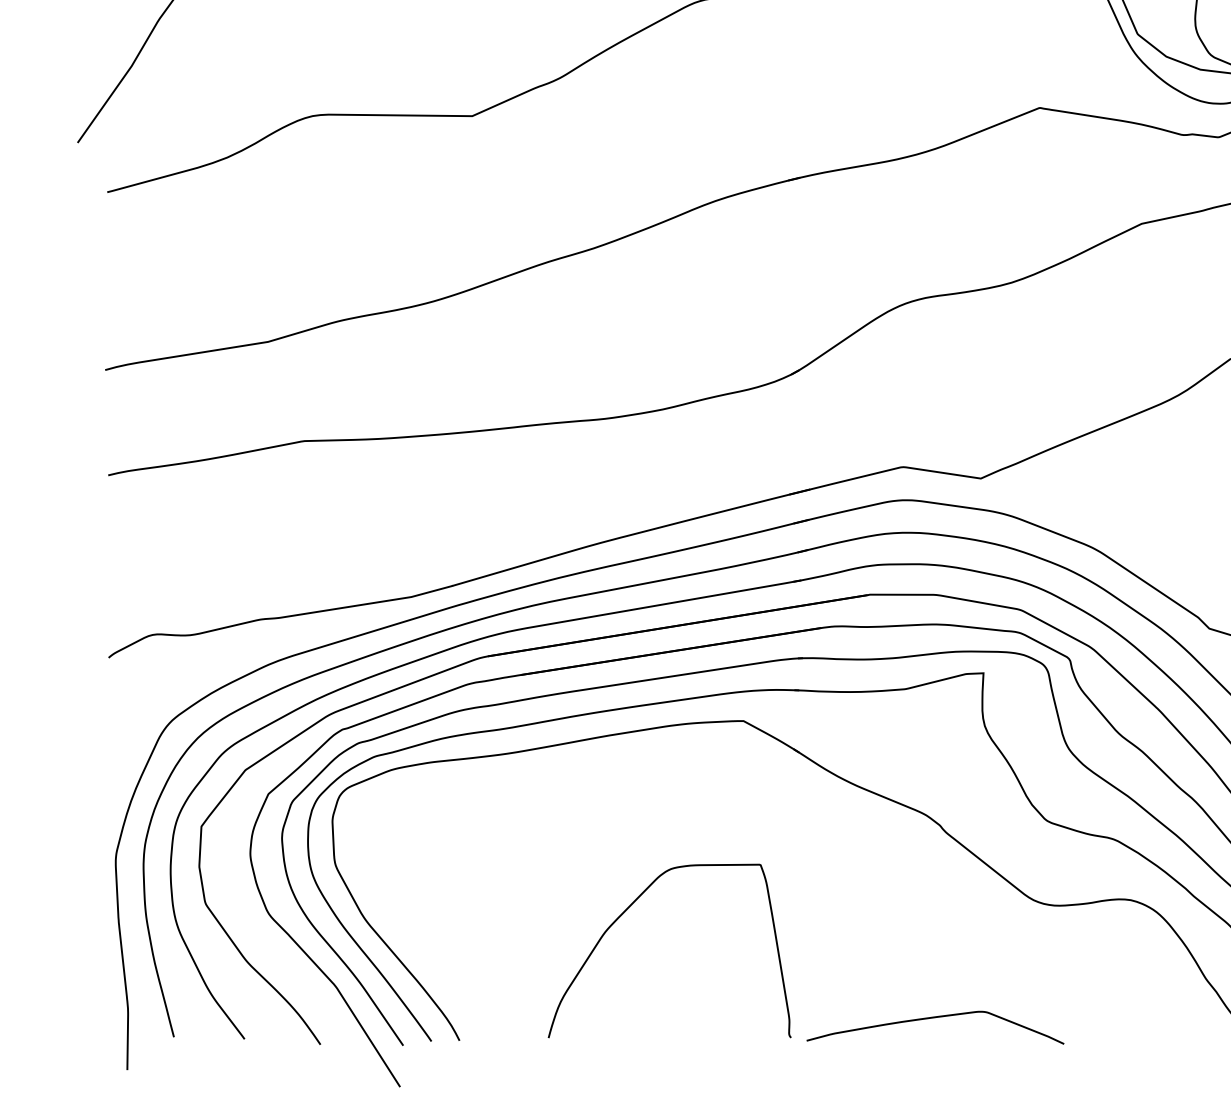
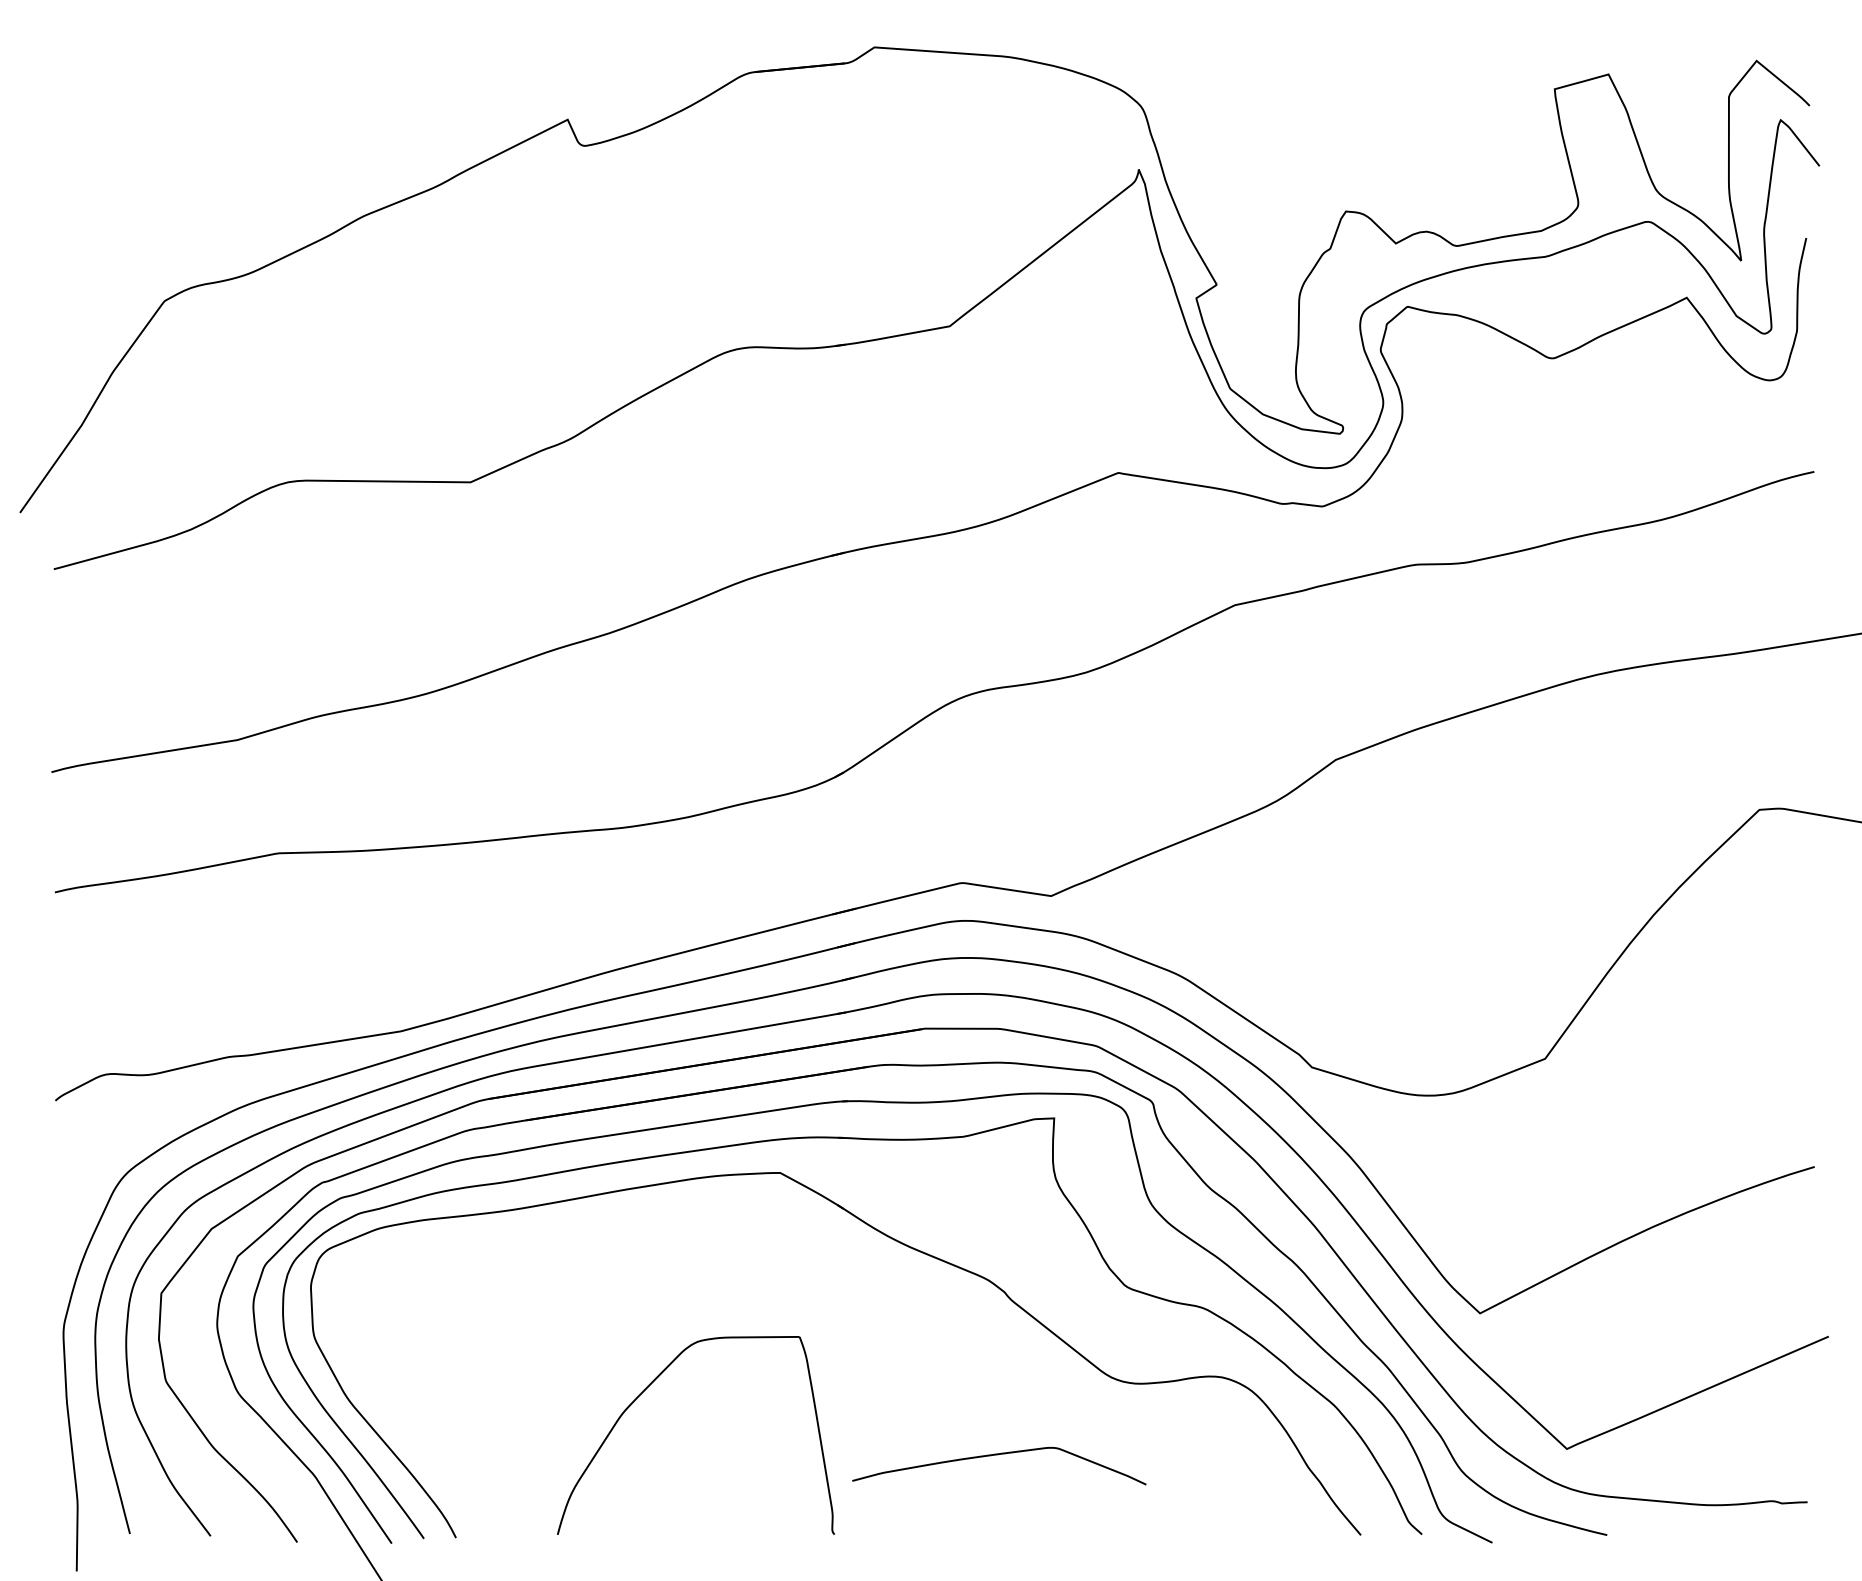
curve: (934, 1018) -> (998, 1455), moved

